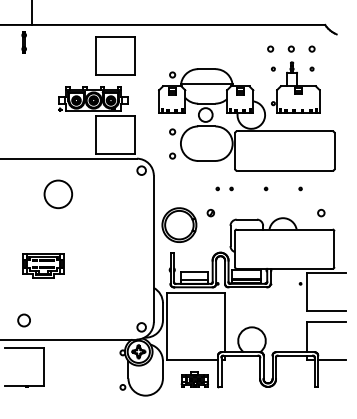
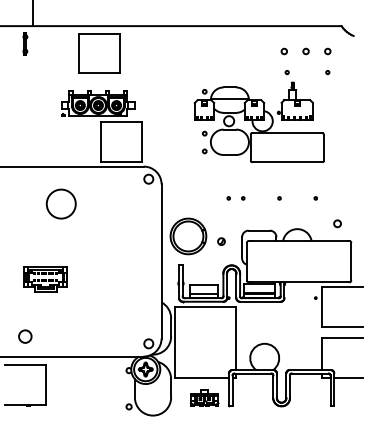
part: (115, 55) -> (99, 52), moved
part: (246, 116) -> (258, 122), size x0.7
part: (210, 213) -> (221, 242), moved

